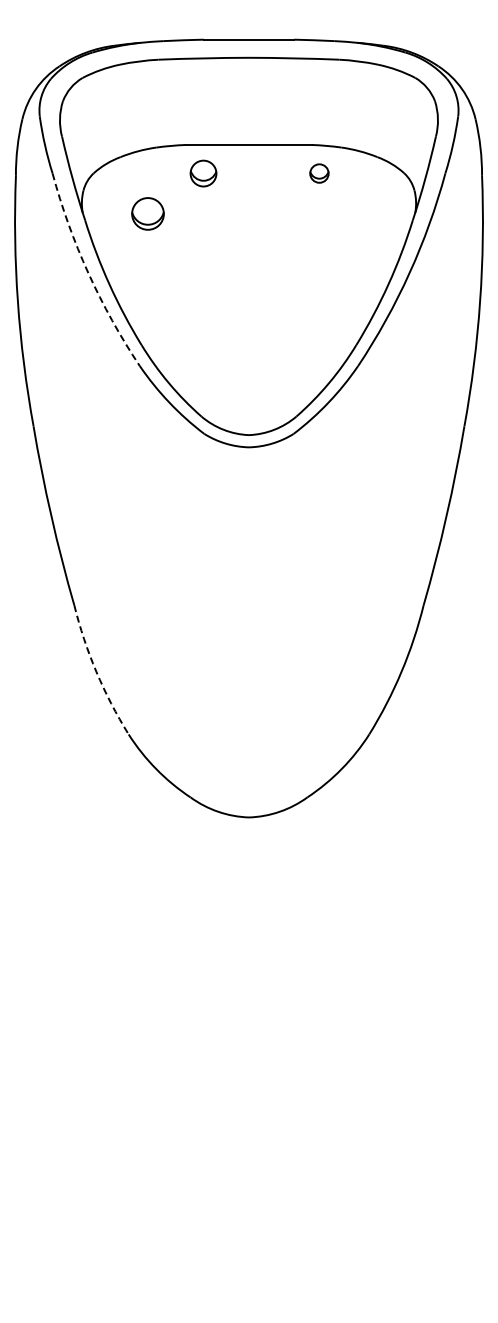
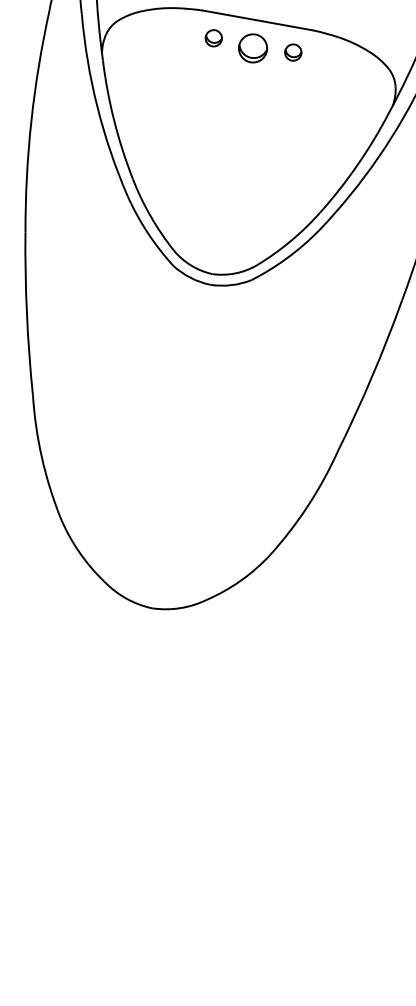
part: (203, 173) -> (213, 38), size x0.71
part: (319, 173) -> (293, 52), moved
part: (147, 213) -> (252, 47), moved
arc: (88, 273) -> (97, 107), dashed -> solid
arc: (96, 671) -> (41, 456), dashed -> solid

